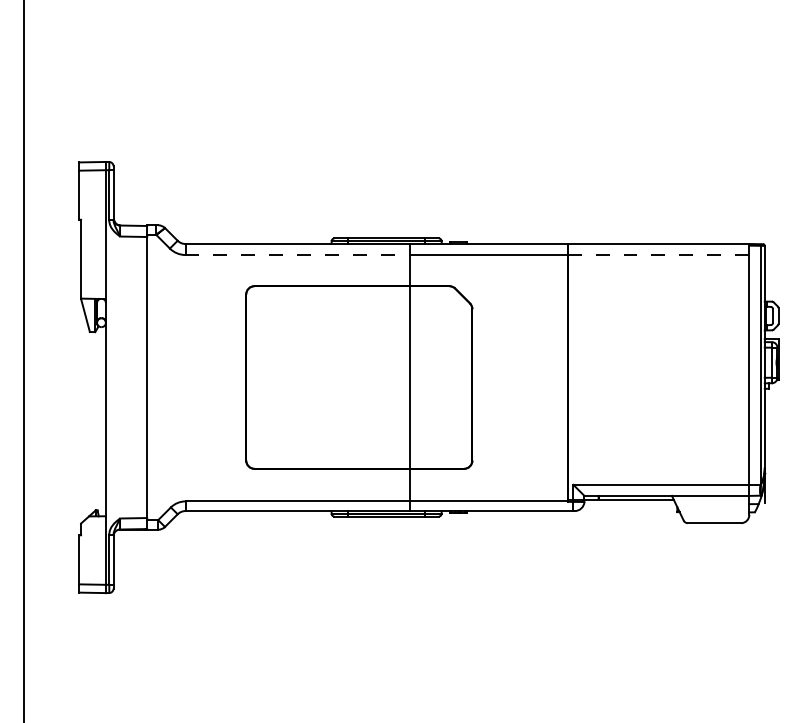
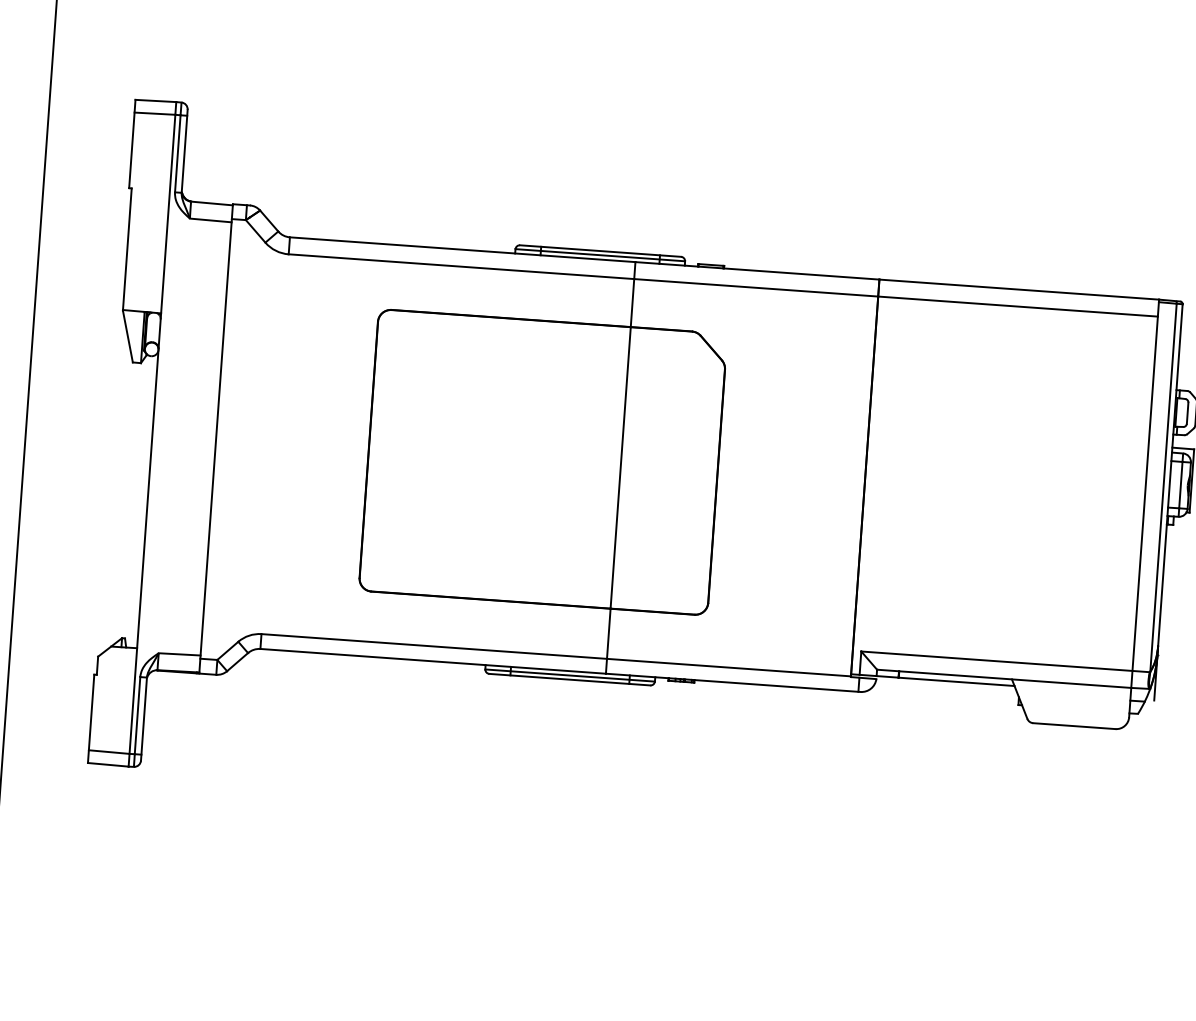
line: (298, 255) -> (462, 267), dashed -> solid
line: (658, 255) -> (1017, 307), dashed -> solid

